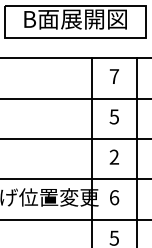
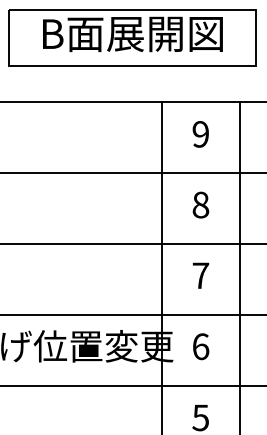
text: (114, 76) -> (201, 134), 7 -> 9
text: (114, 116) -> (201, 204), 5 -> 8
text: (114, 156) -> (201, 274), 2 -> 7

